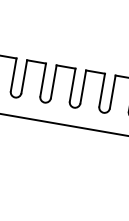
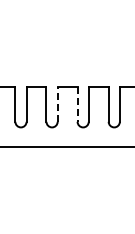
line: (53, 81) -> (57, 104), solid -> dashed
line: (72, 86) -> (77, 105), solid -> dashed

